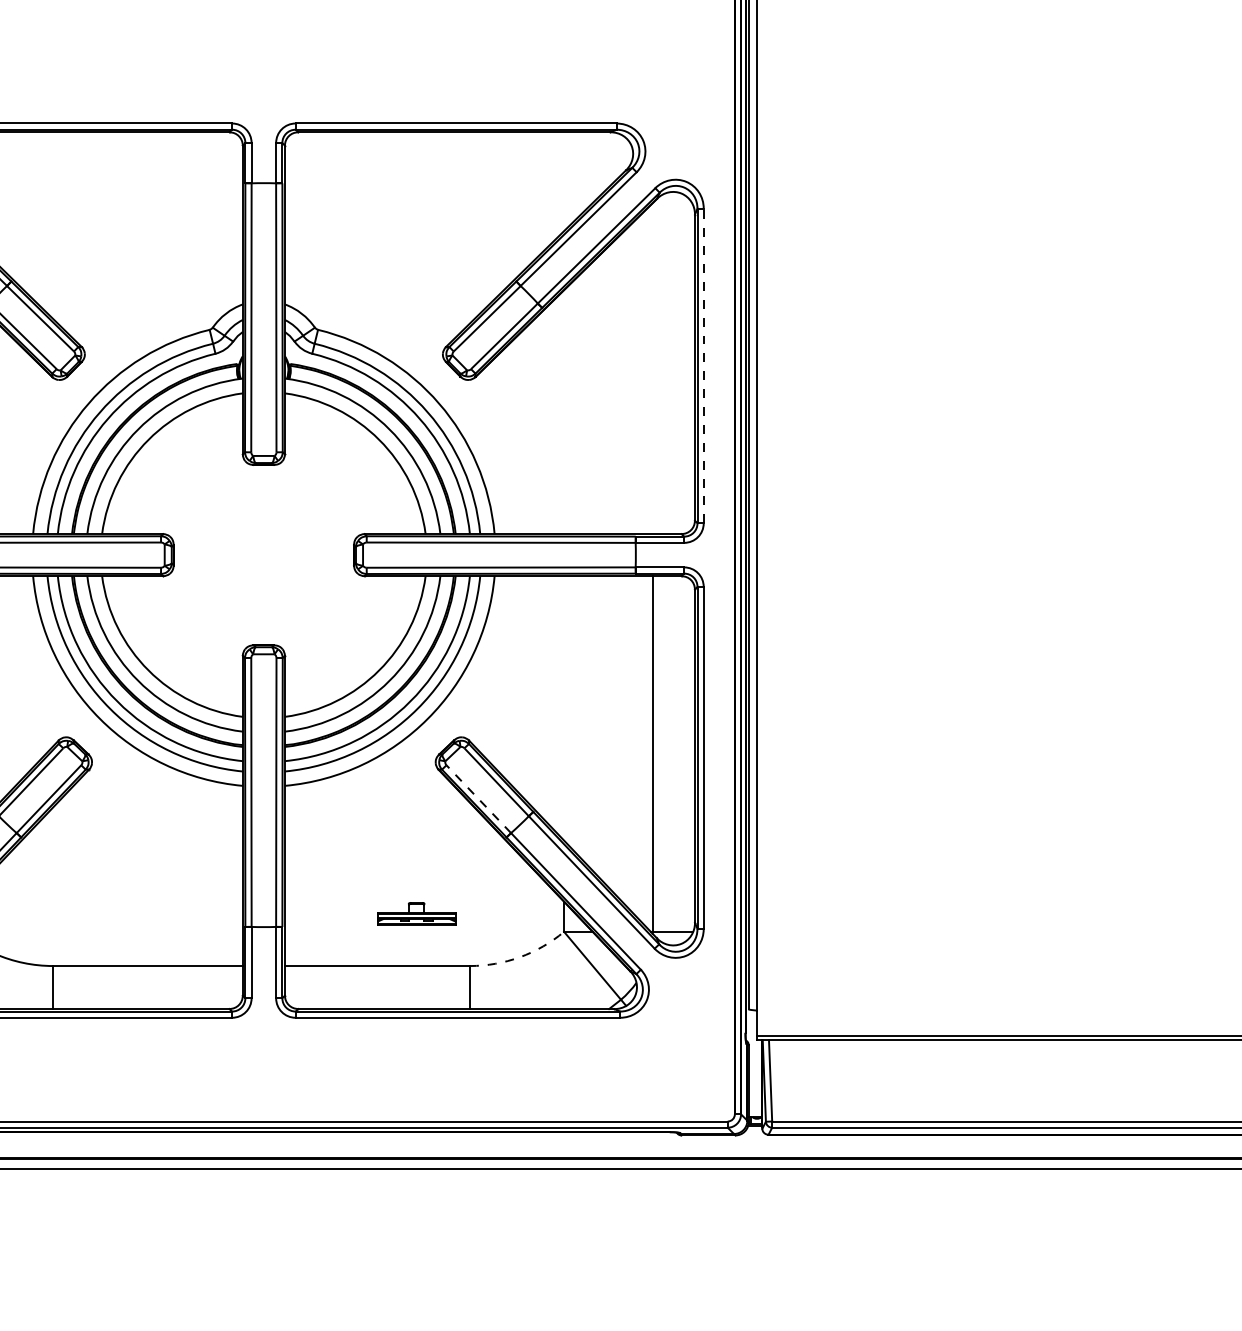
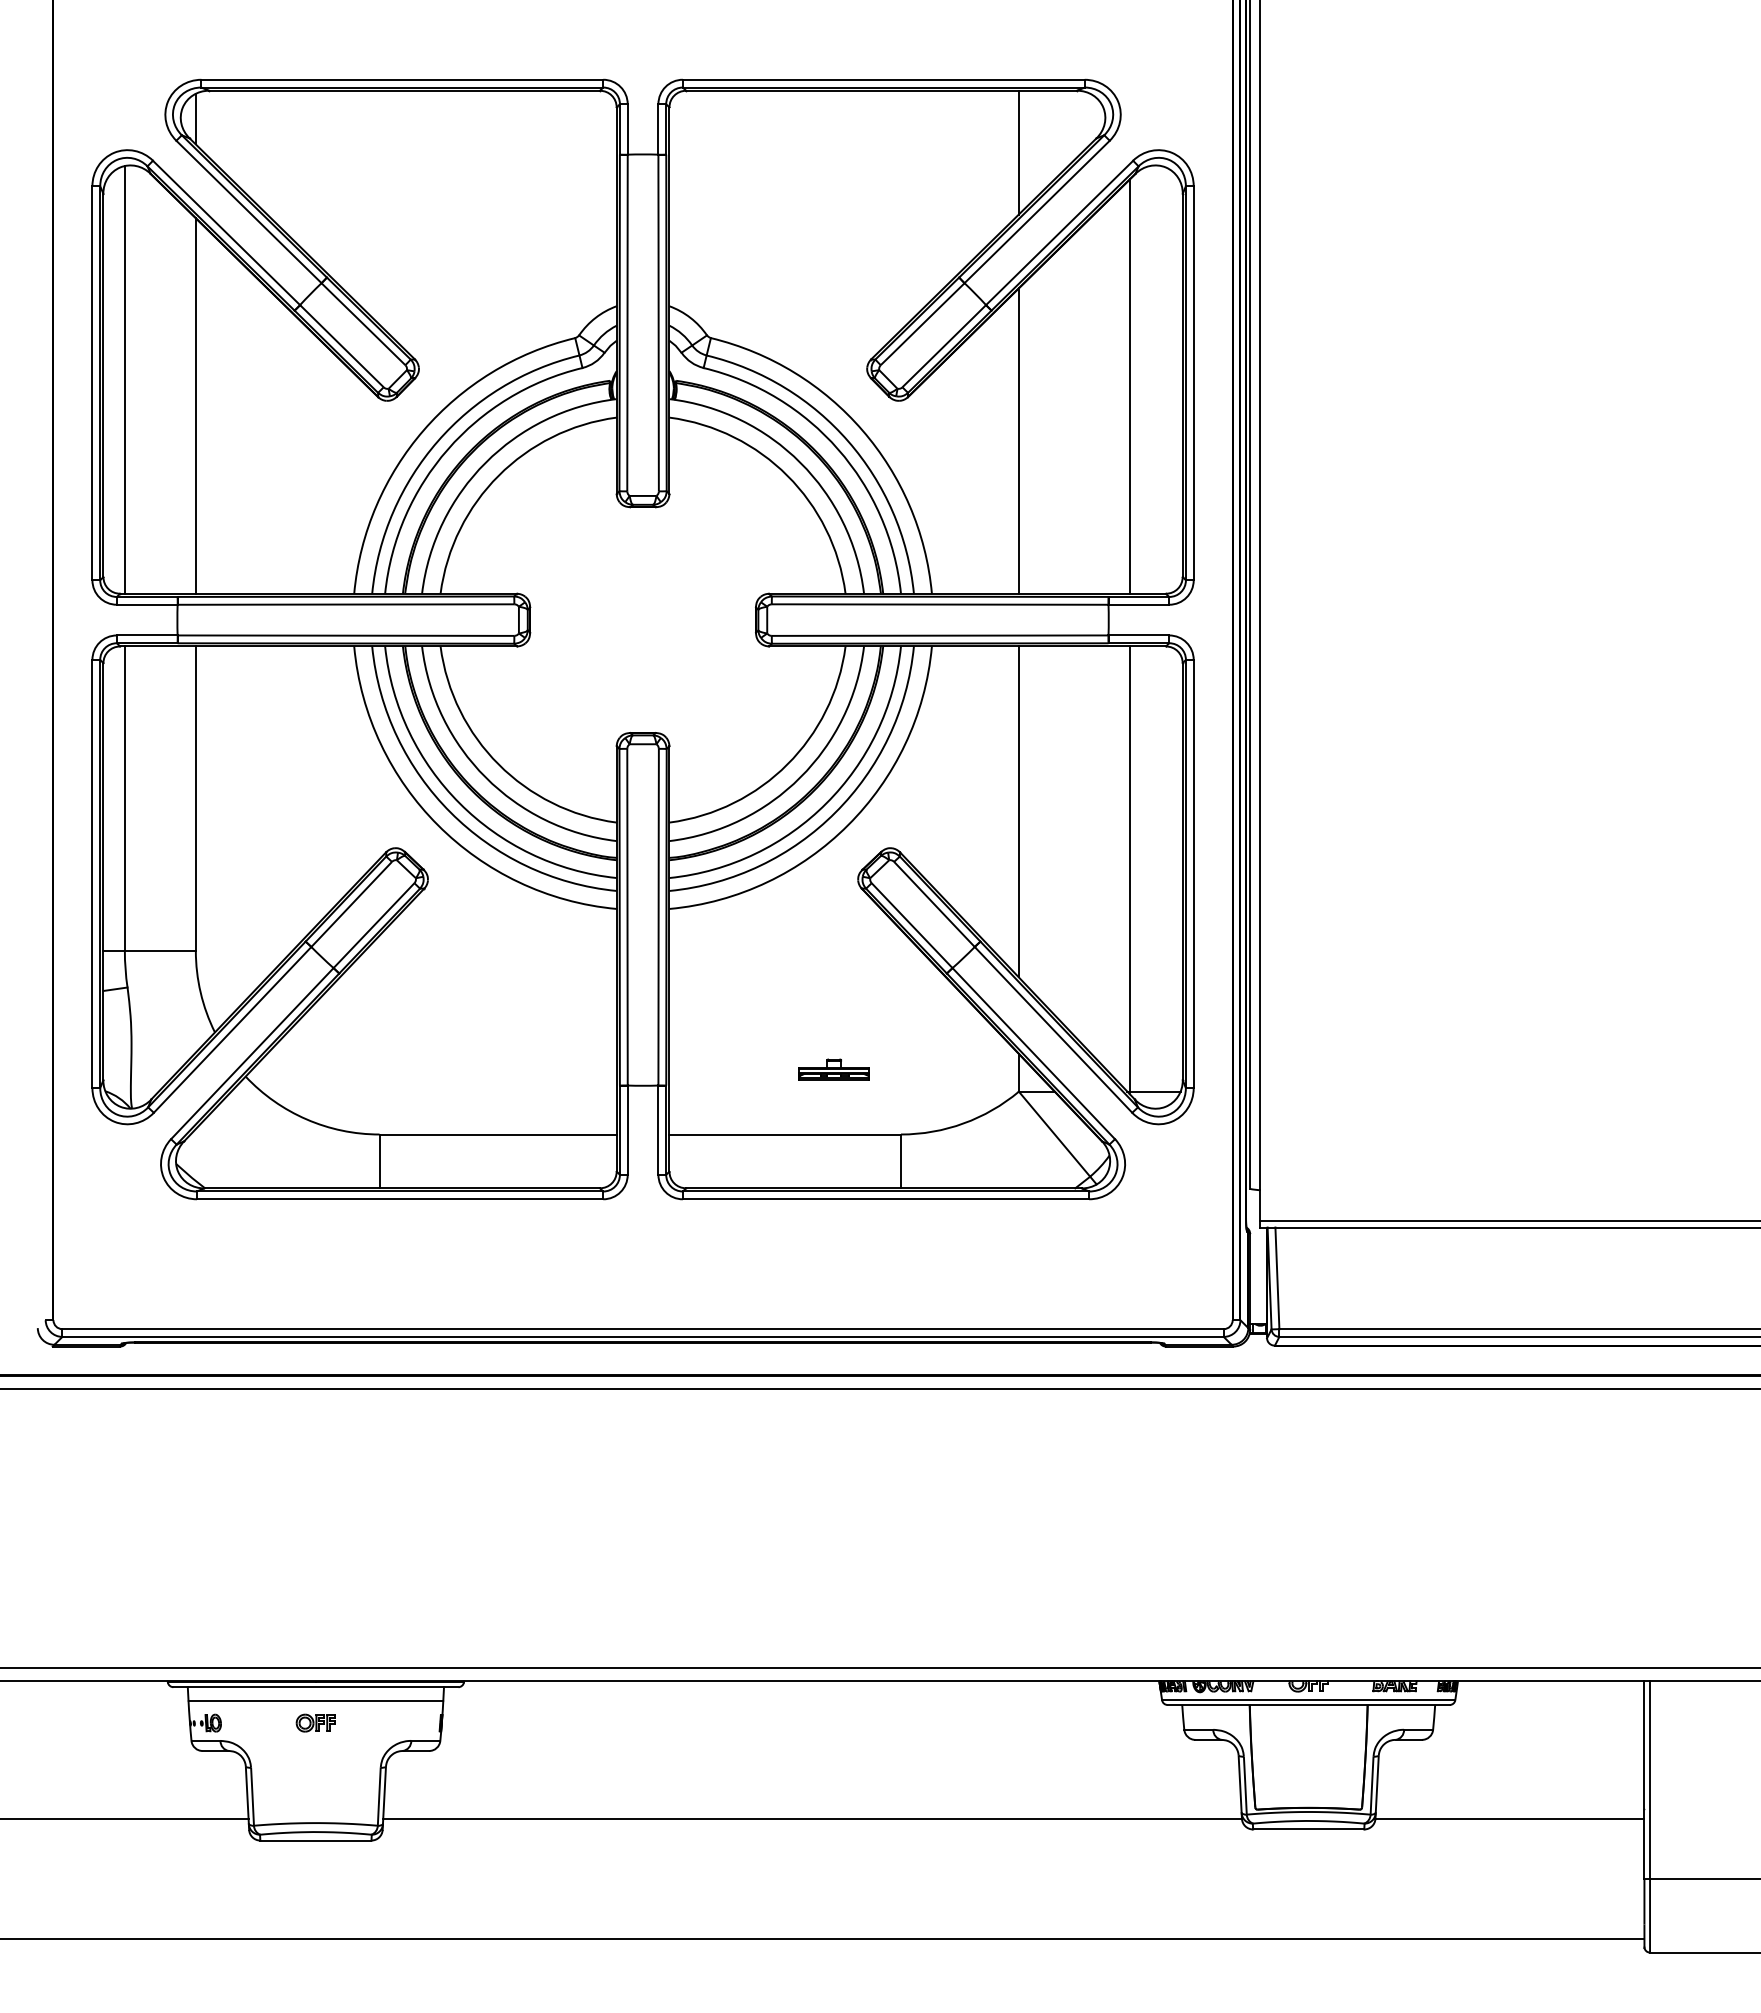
line: (563, 181) -> (1018, 152), added
line: (703, 365) -> (1193, 382), dashed -> solid
line: (652, 368) -> (1129, 386), added
line: (563, 411) -> (1018, 440), added
line: (563, 708) -> (1018, 811), added
line: (479, 799) -> (912, 925), dashed -> solid
part: (415, 914) -> (833, 1069), size x0.71
arc: (519, 957) -> (963, 1123), dashed -> solid

